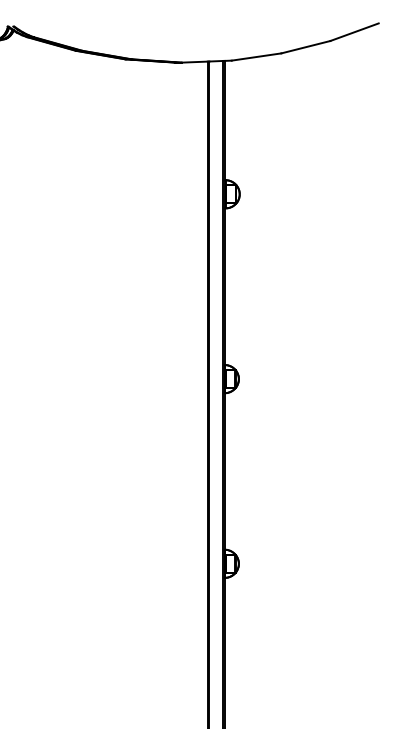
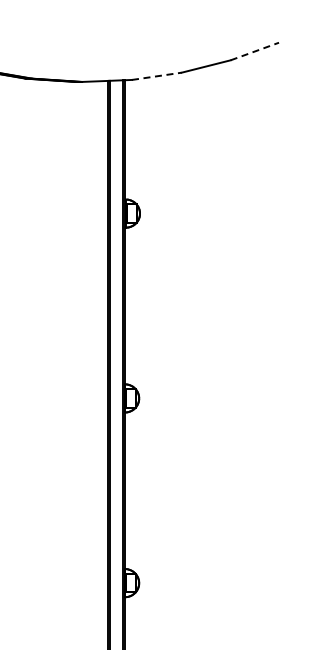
line: (354, 32) -> (254, 51), solid -> dashed
line: (257, 56) -> (157, 75), solid -> dashed

